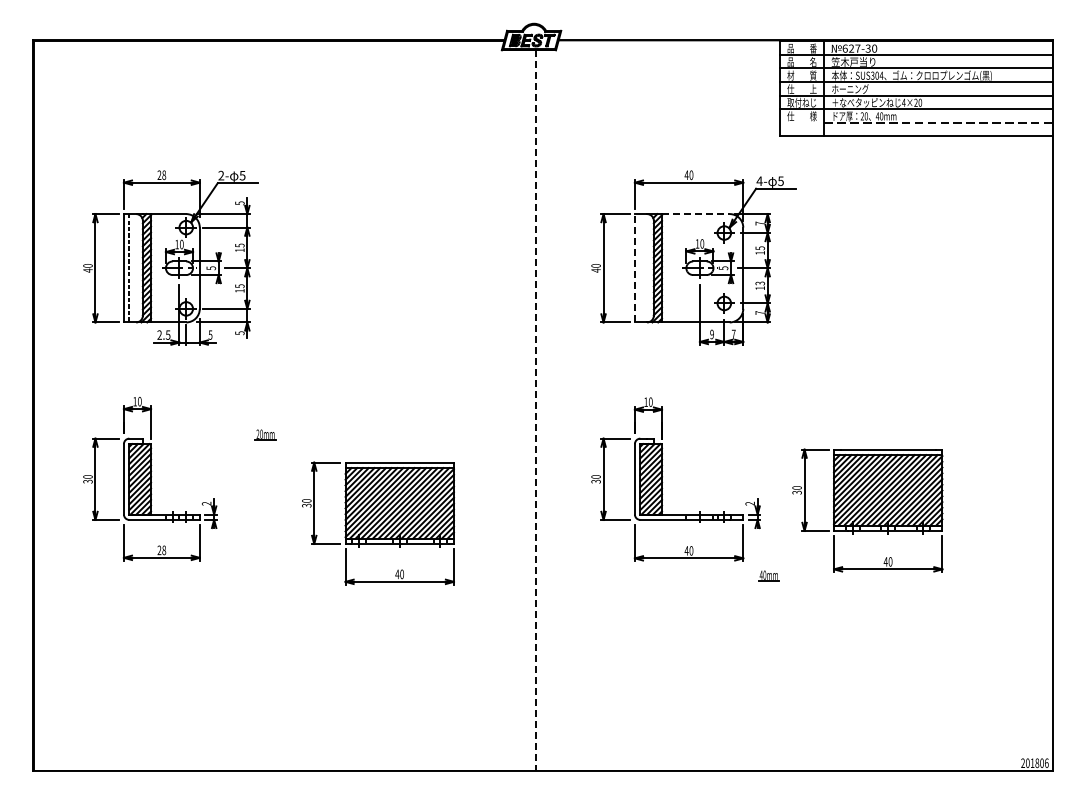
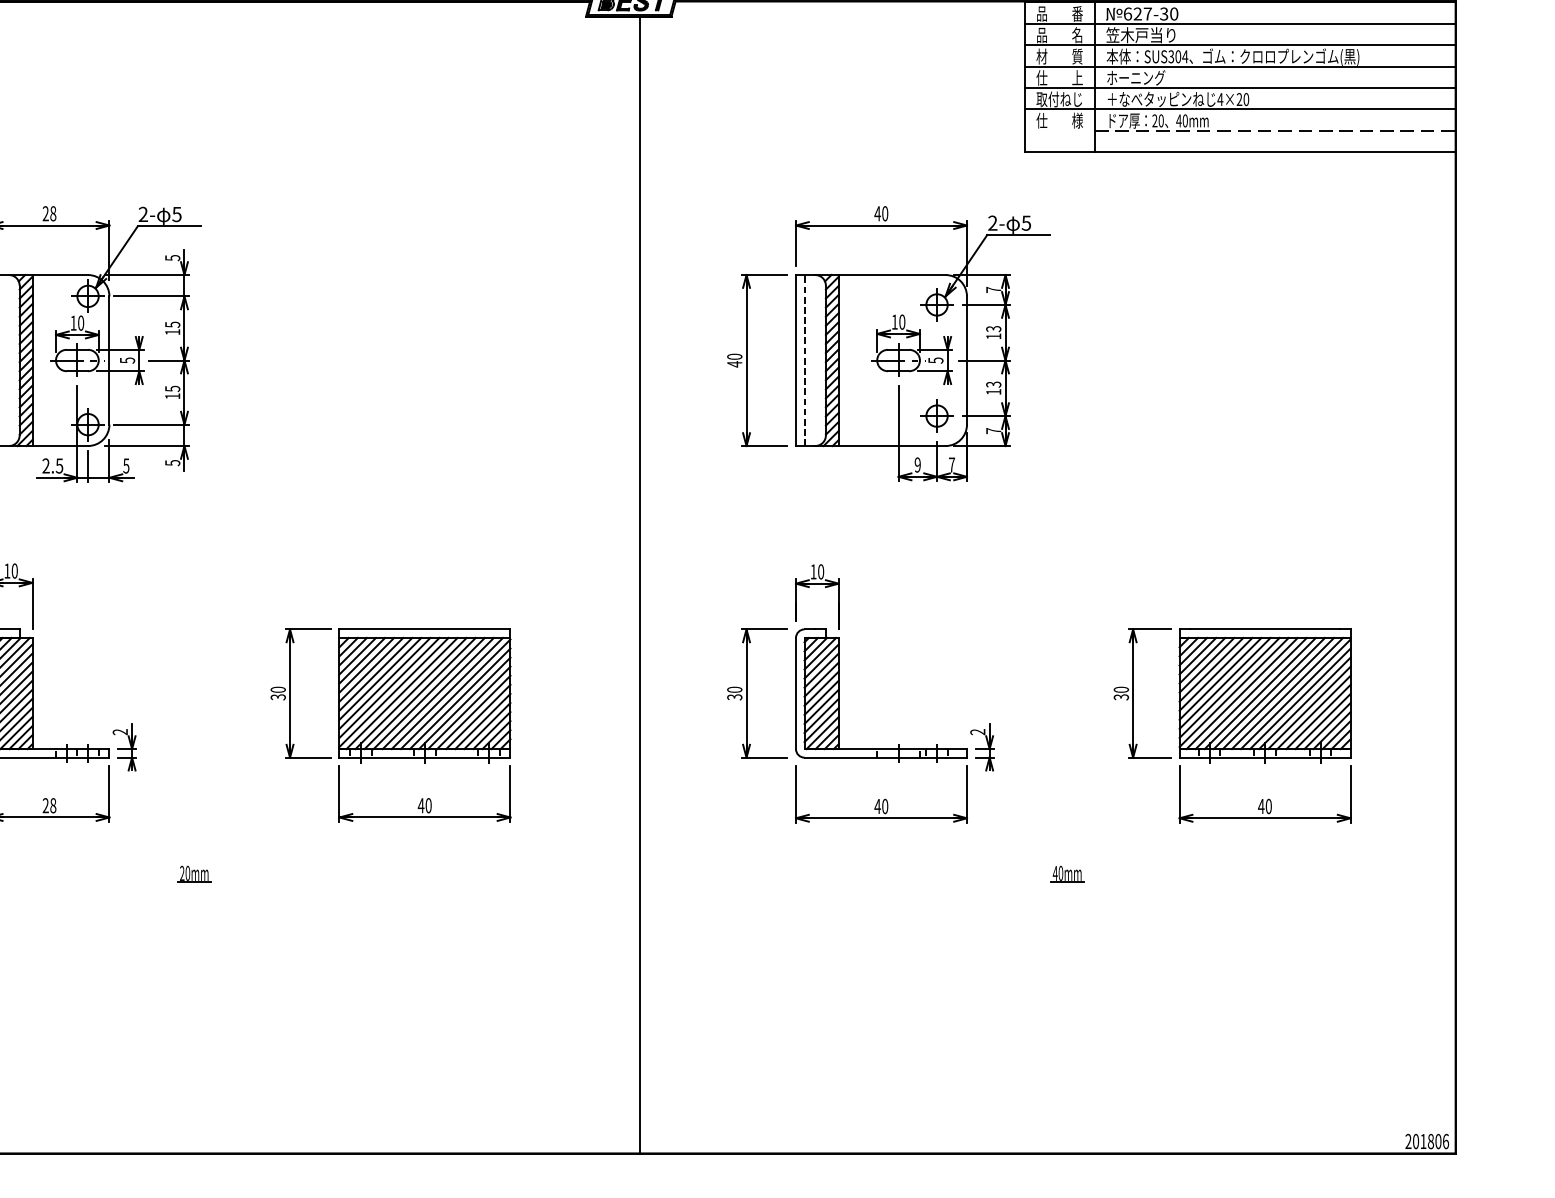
text: (759, 180) -> (992, 222), 4- -> 2-
line: (695, 214) -> (891, 275), dashed -> solid
text: (759, 247) -> (992, 327), 15 -> 13
line: (634, 267) -> (795, 359), dashed -> solid
line: (640, 268) -> (804, 360), added
line: (535, 411) -> (639, 586), dashed -> solid
part: (265, 434) -> (194, 873), moved
part: (867, 510) -> (1232, 725), moved
part: (378, 523) -> (391, 725), moved
part: (768, 575) -> (1066, 873), moved

